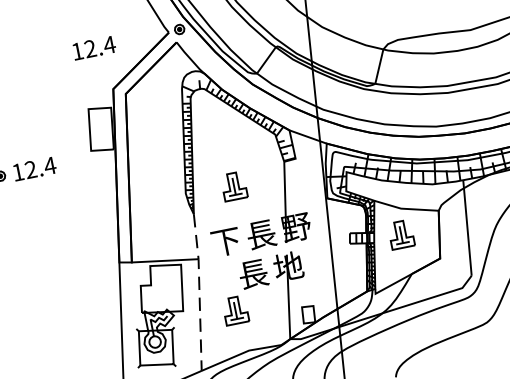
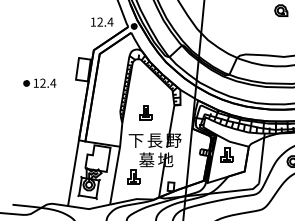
text: (94, 46) -> (102, 21), moved
text: (252, 273) -> (146, 159), 長 -> 墓
line: (200, 291) -> (117, 163), dashed -> solid

